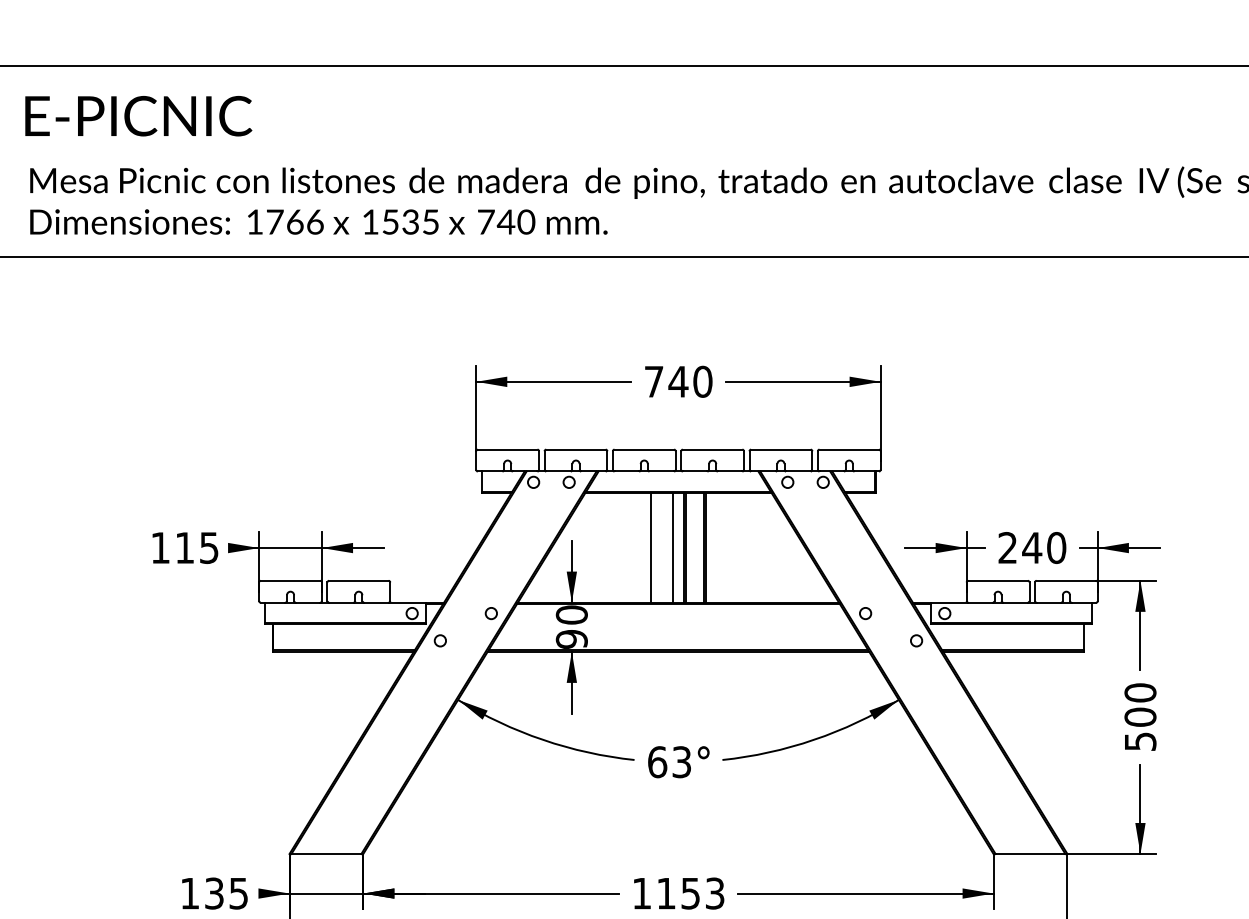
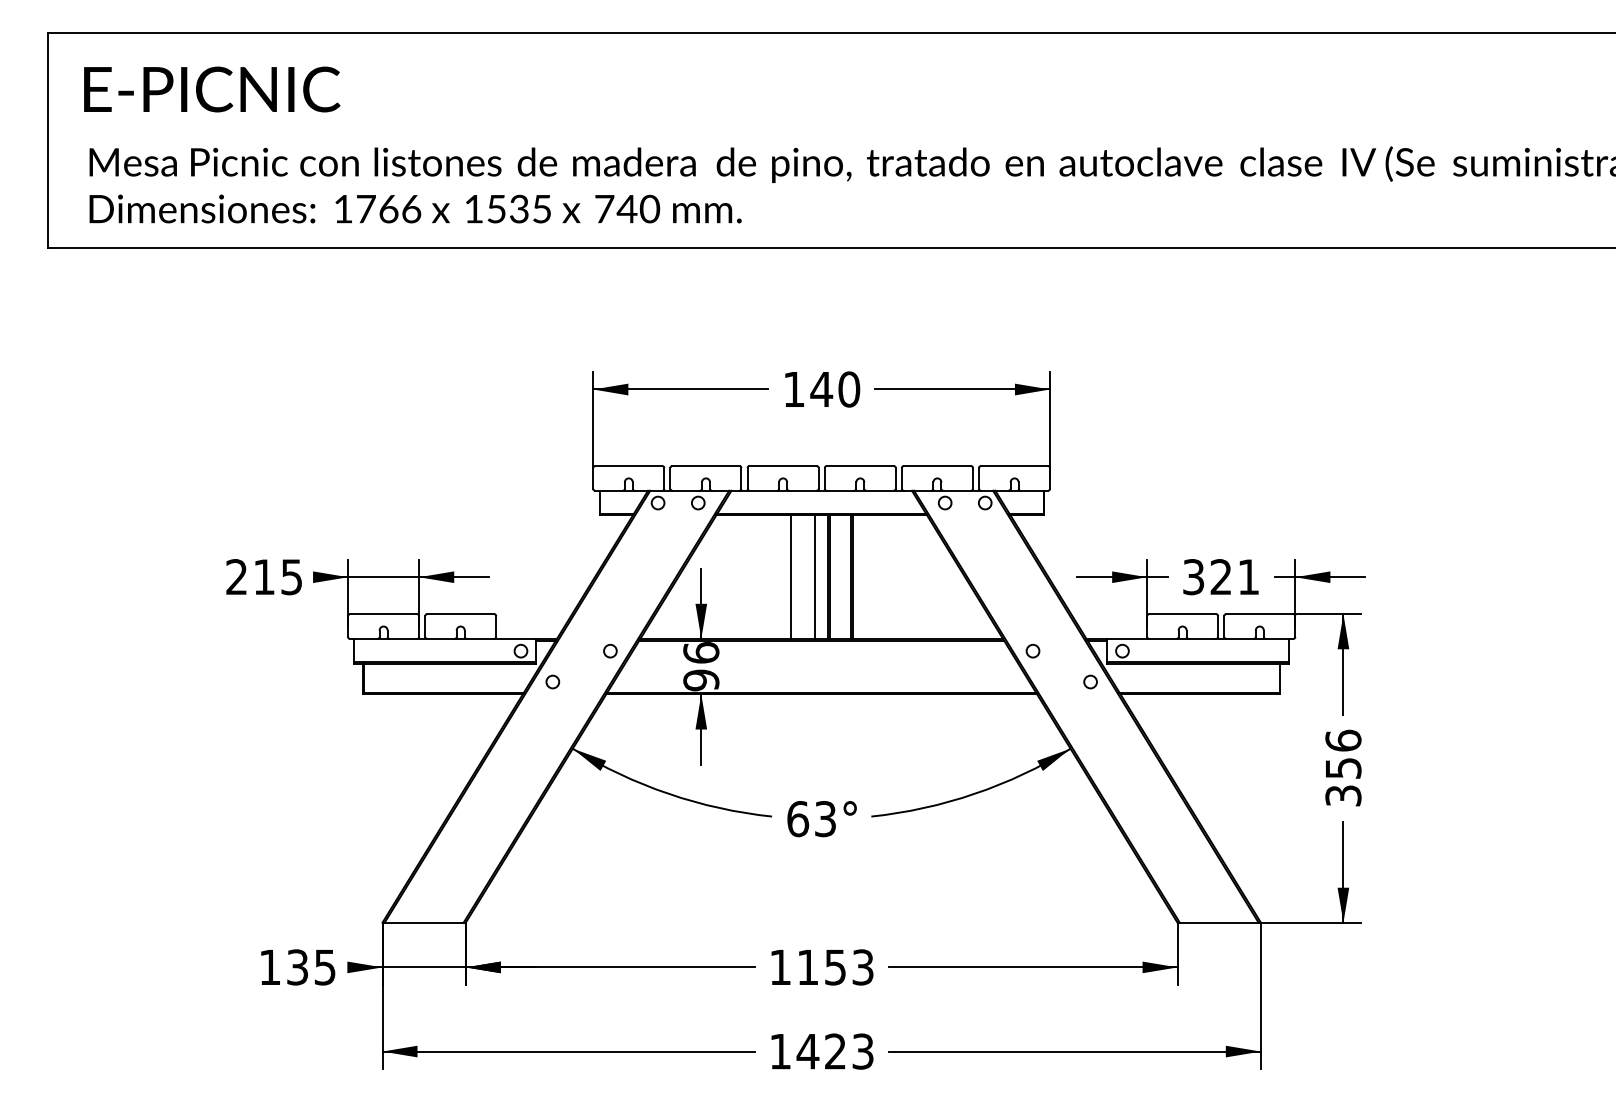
text: (654, 381) -> (794, 389), 740 -> 140
text: (160, 547) -> (236, 576), 115 -> 215
text: (1032, 548) -> (1221, 577), 240 -> 321
text: (572, 614) -> (701, 652), 90 -> 96
text: (1140, 716) -> (1343, 767), 500 -> 356

